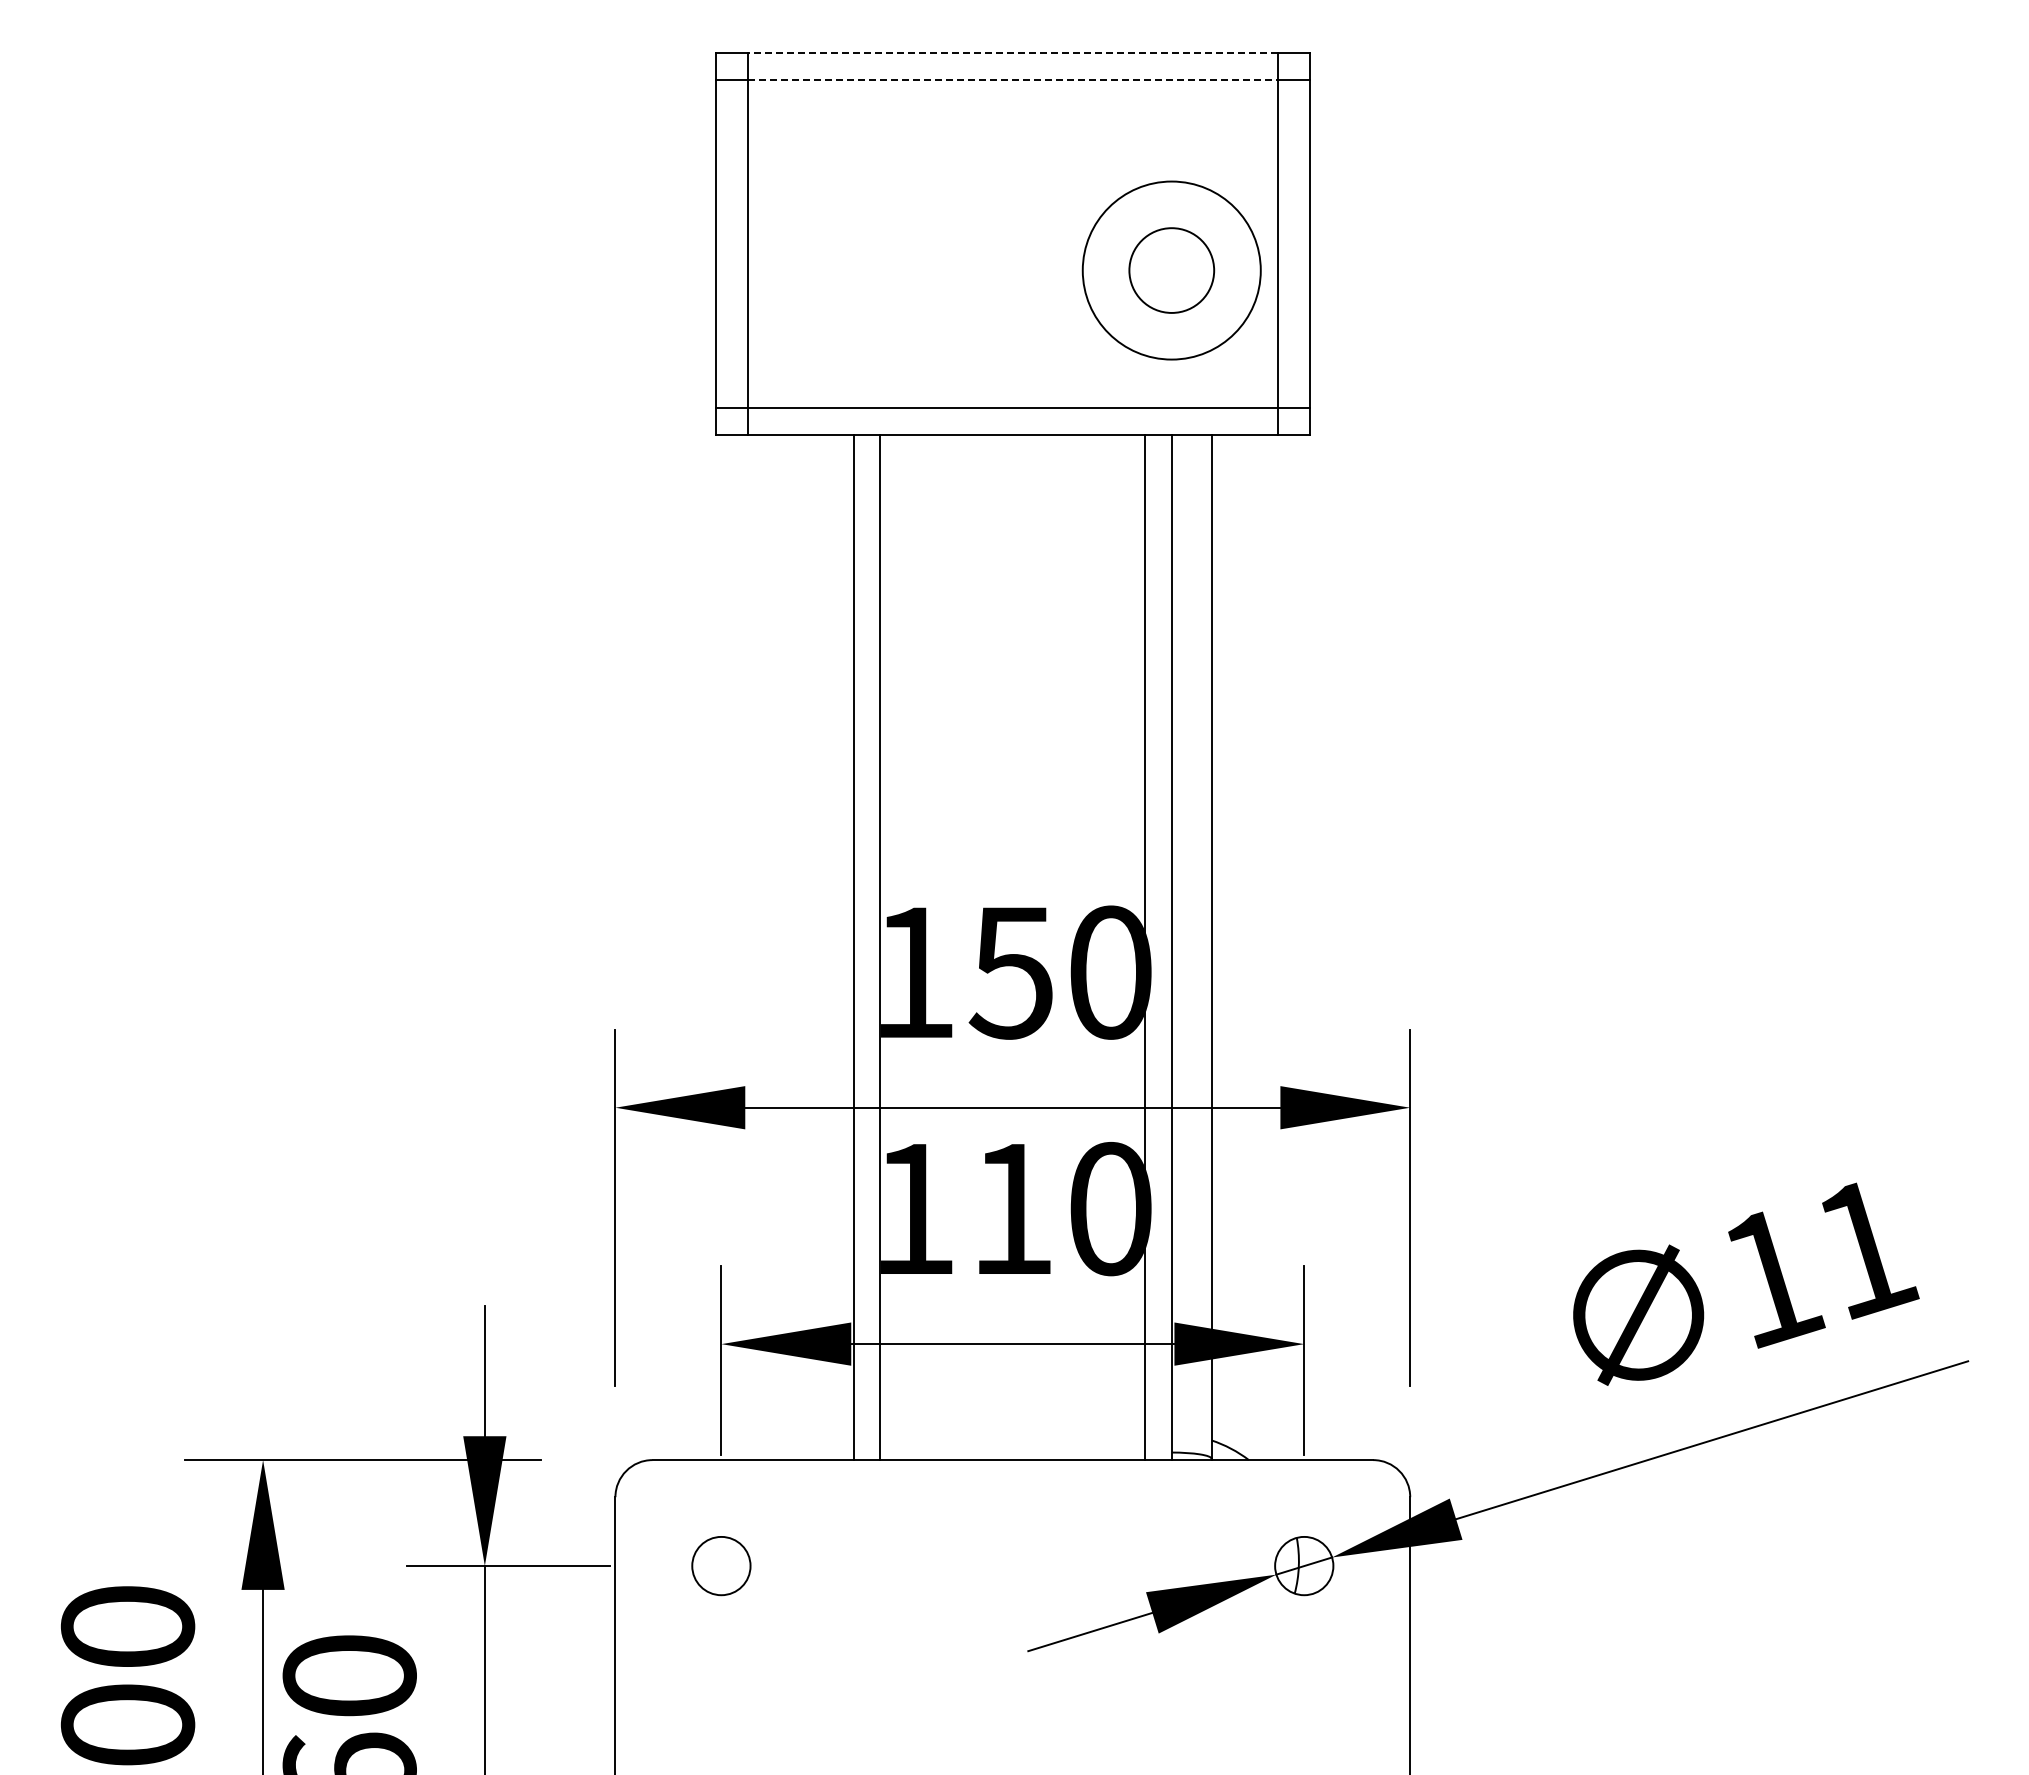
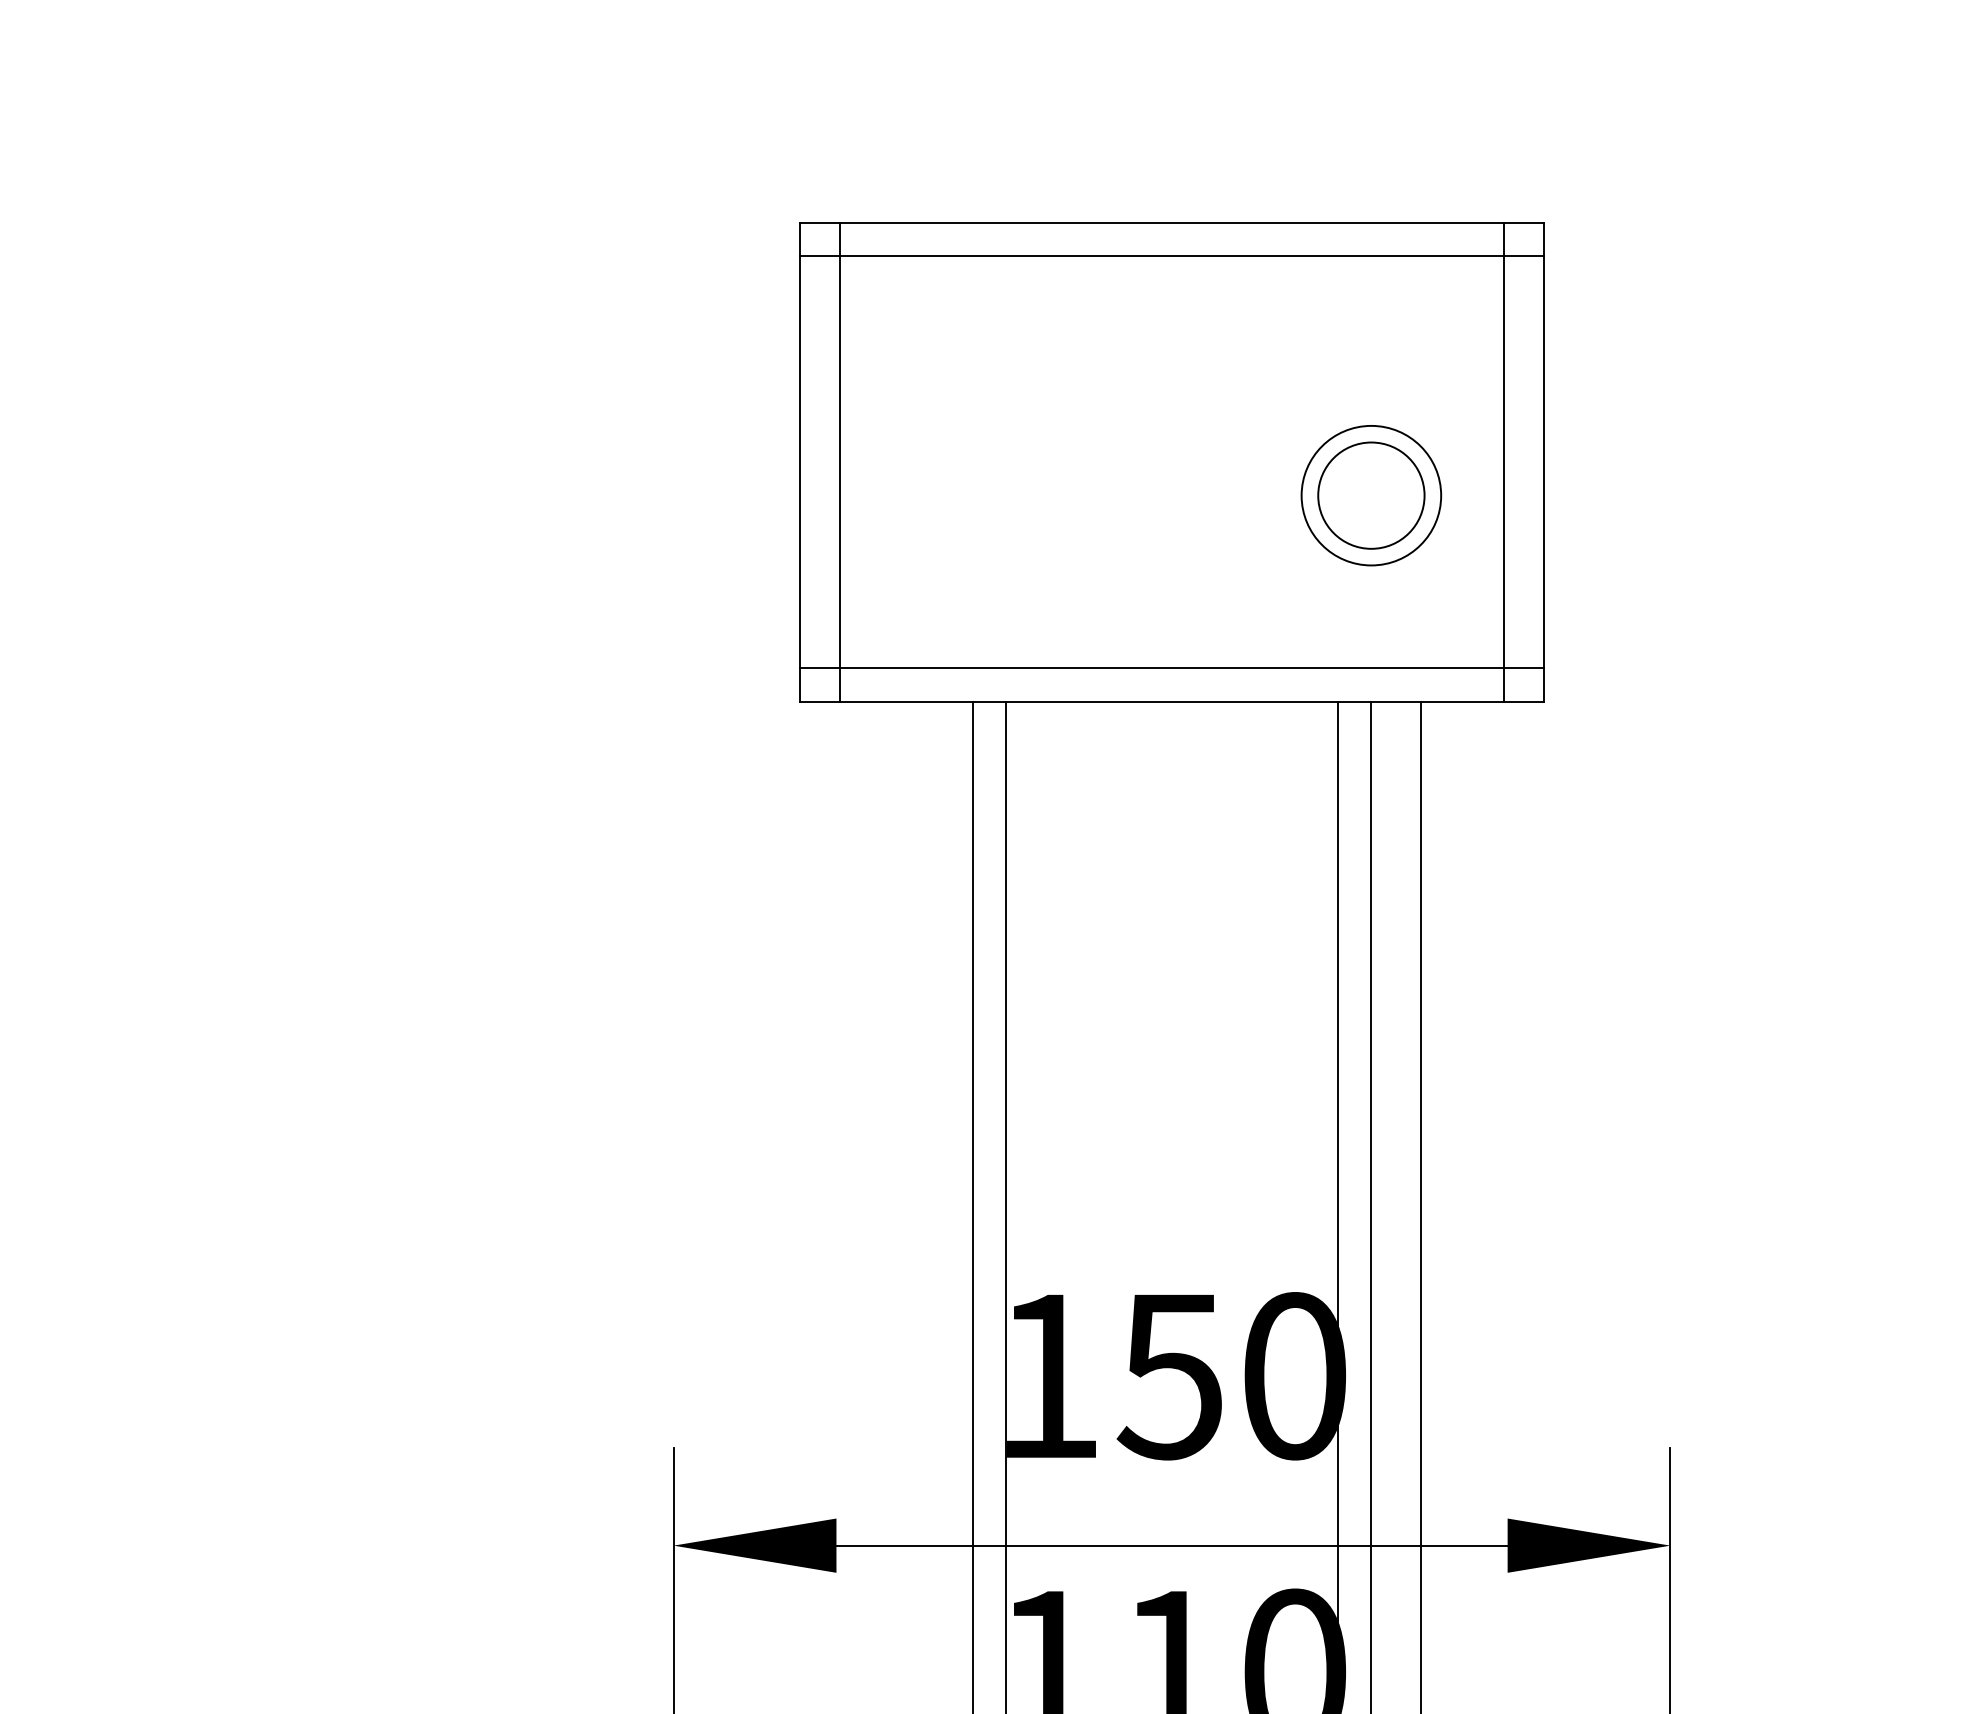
line: (1012, 53) -> (1171, 223), dashed -> solid
line: (1012, 79) -> (1171, 256), dashed -> solid
circle: (1171, 270) -> (1371, 495), size x0.62

